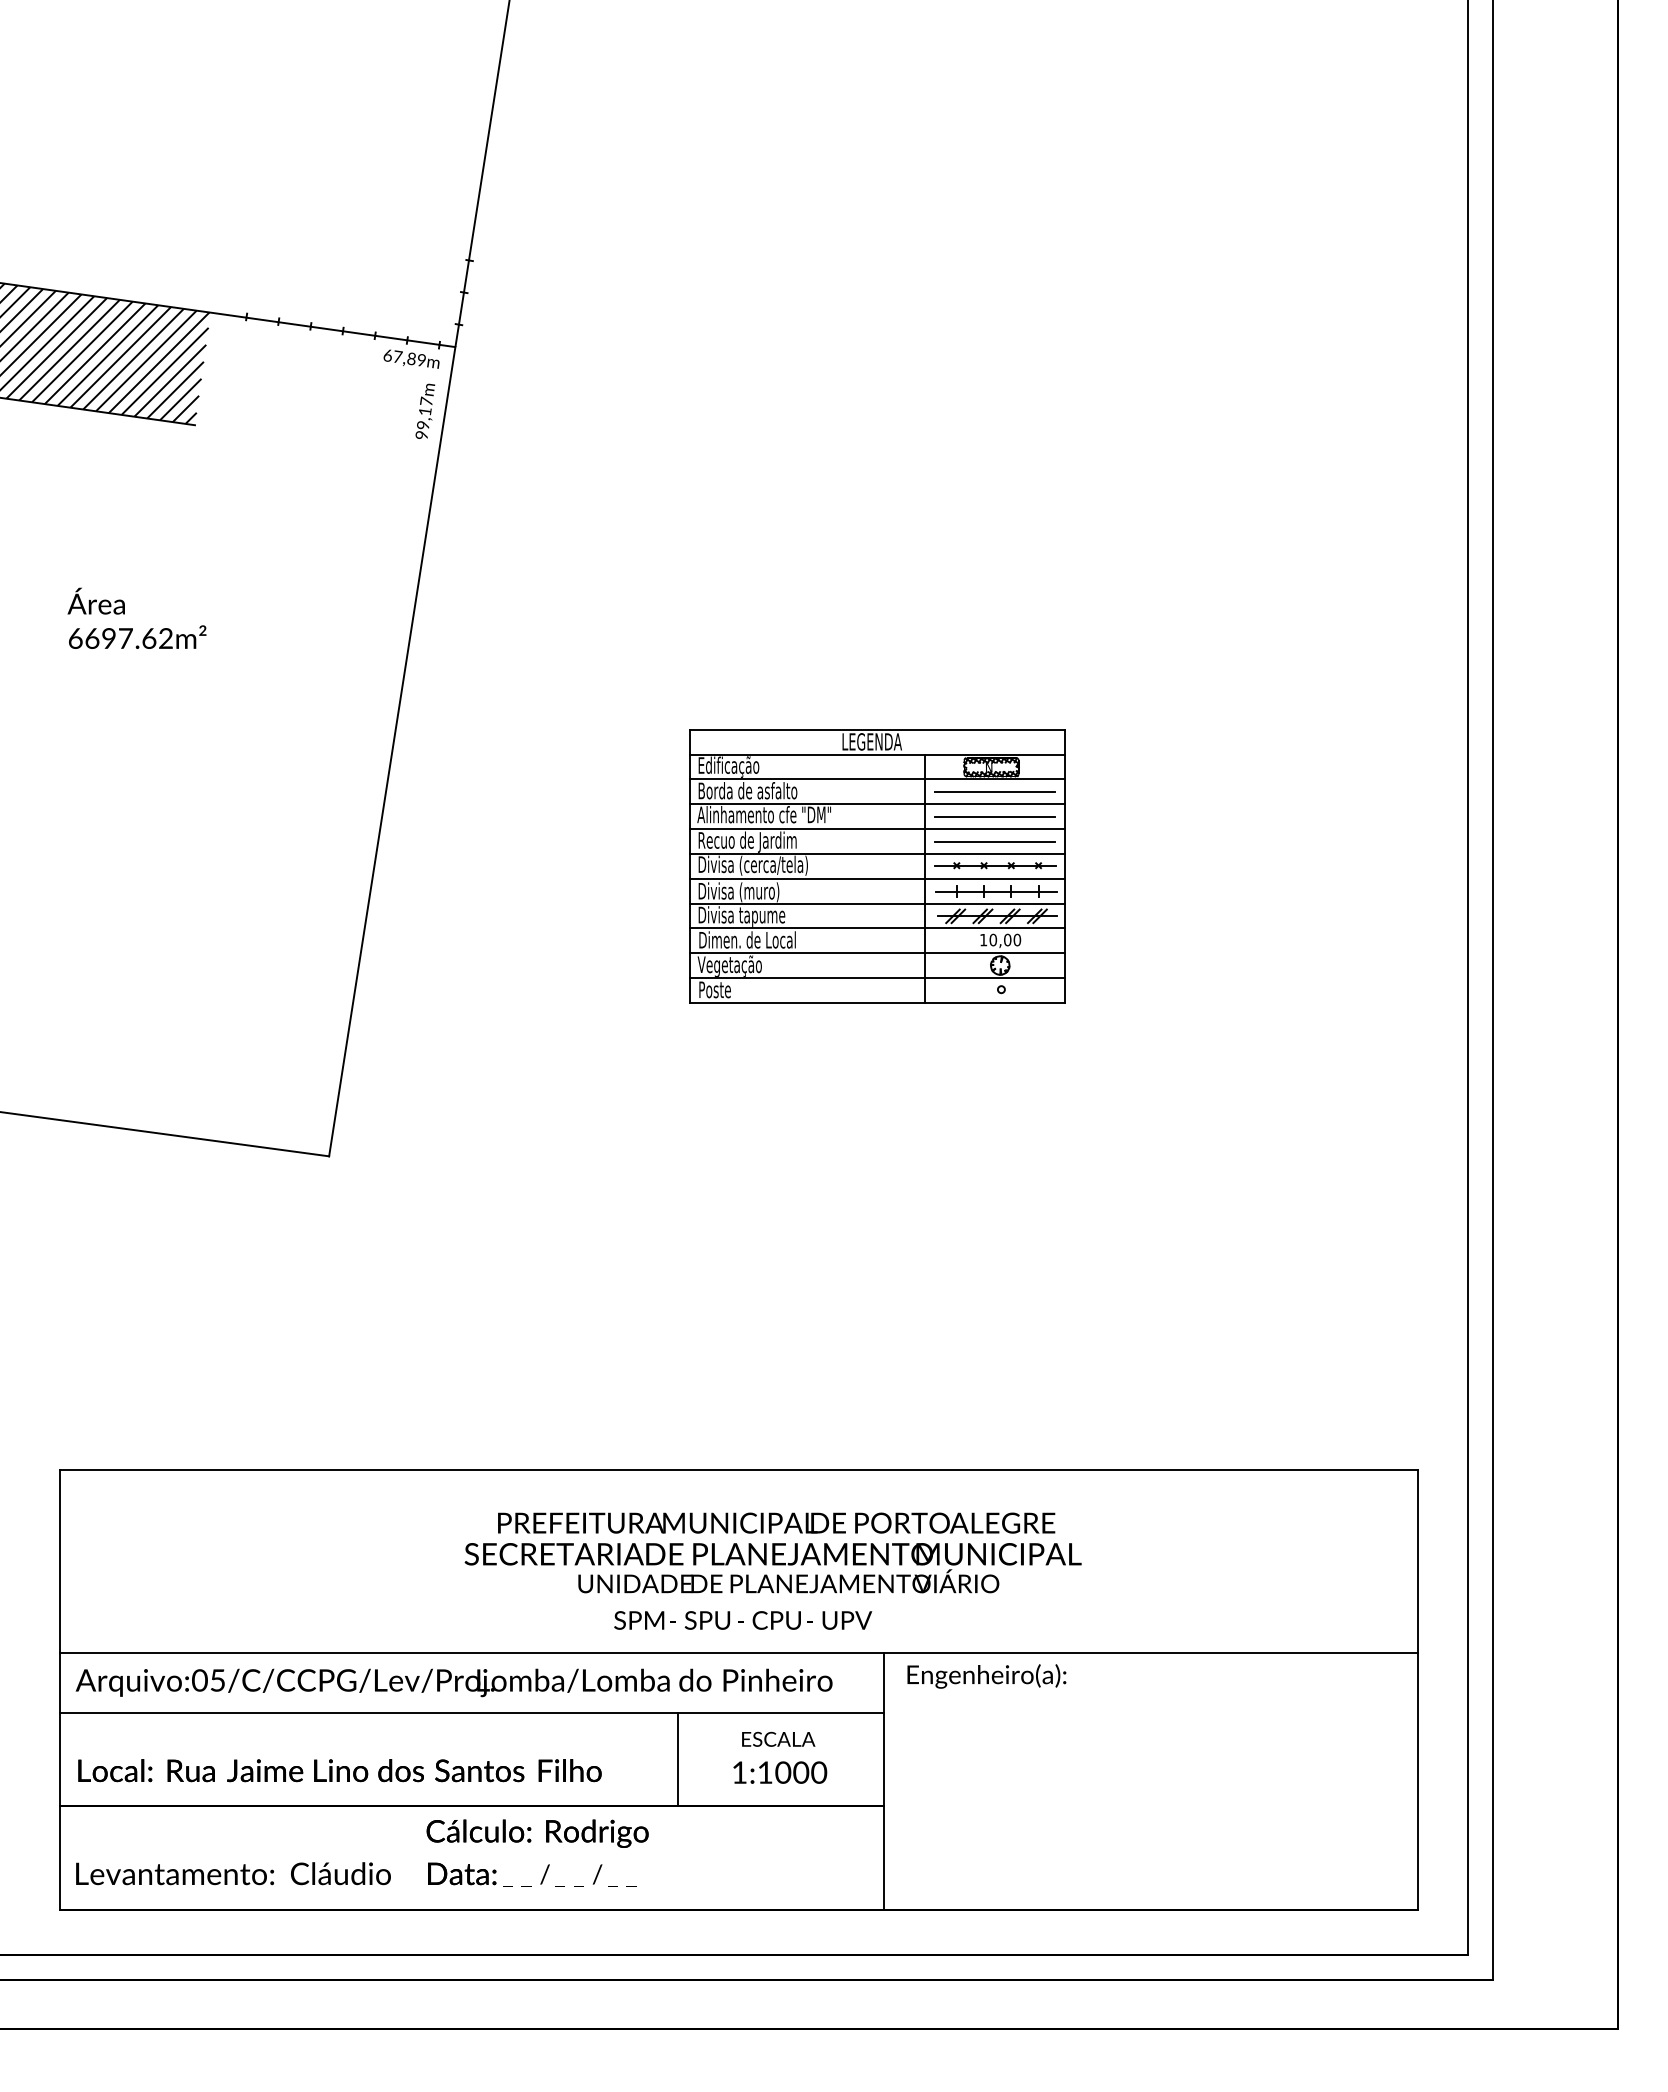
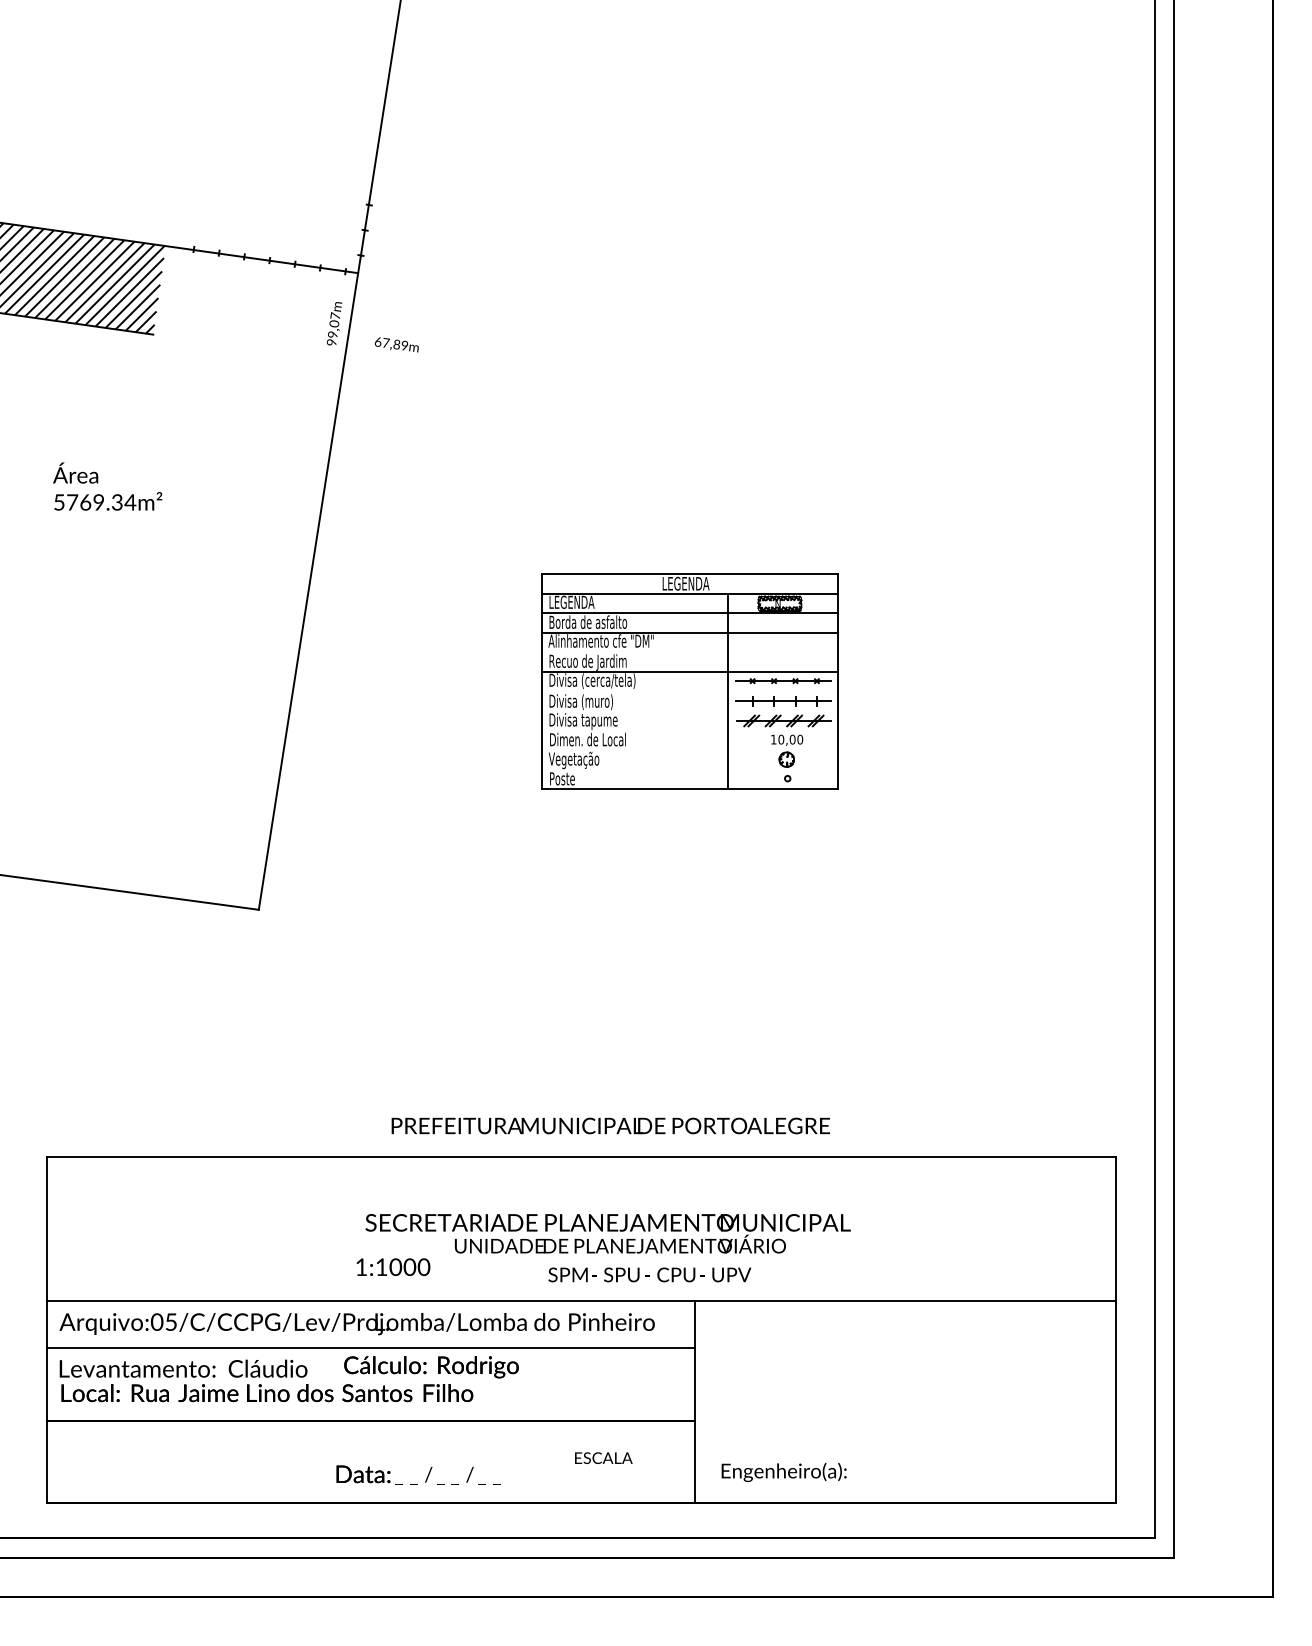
text: (411, 358) -> (396, 344), moved
text: (425, 411) -> (334, 323), 99,17m -> 99,07m
text: (121, 638) -> (95, 502), 6697.62m² -> 5769.34m²
text: (729, 766) -> (573, 603), Edificação -> LEGENDA
line: (994, 791) -> (782, 622), removed
line: (994, 817) -> (782, 643), removed
line: (877, 829) -> (690, 652), removed
line: (994, 841) -> (782, 662), removed
line: (877, 878) -> (690, 691), removed
line: (877, 903) -> (690, 710), removed
line: (877, 928) -> (690, 730), removed
line: (877, 953) -> (690, 750), removed
line: (877, 977) -> (690, 769), removed
text: (776, 1522) -> (610, 1125), moved
text: (743, 1620) -> (650, 1274), moved
text: (986, 1676) -> (783, 1472), moved
text: (778, 1738) -> (603, 1457), moved
line: (677, 1759) -> (532, 1384), removed
text: (780, 1772) -> (393, 1267), moved
text: (537, 1833) -> (431, 1367), moved
text: (233, 1873) -> (183, 1368), moved

